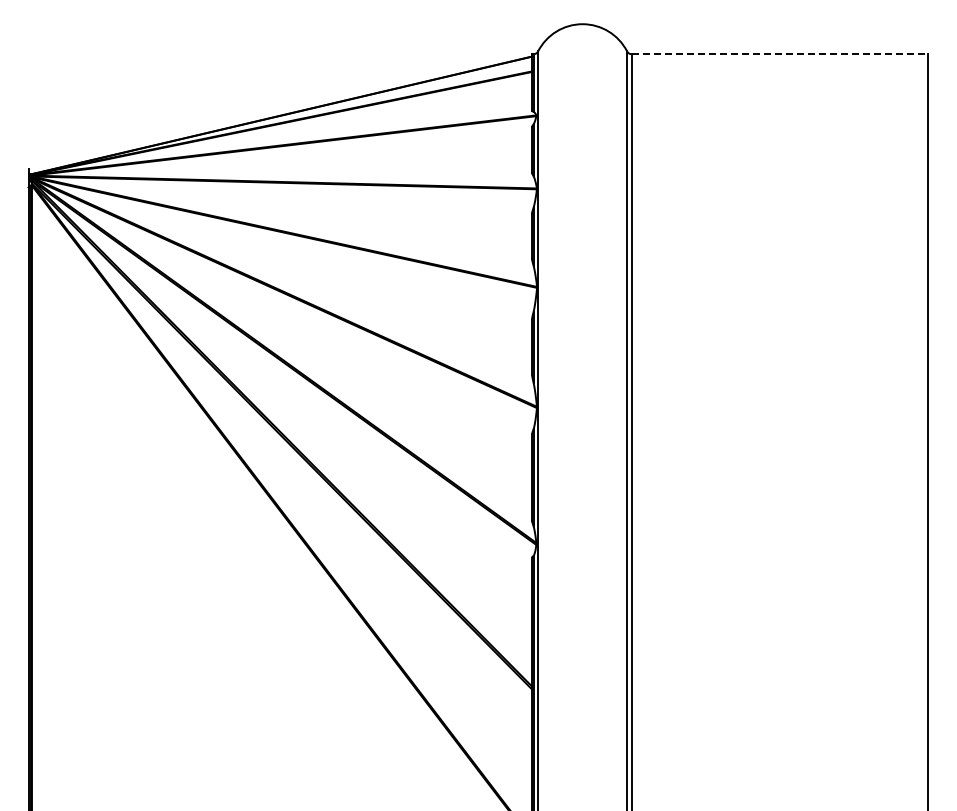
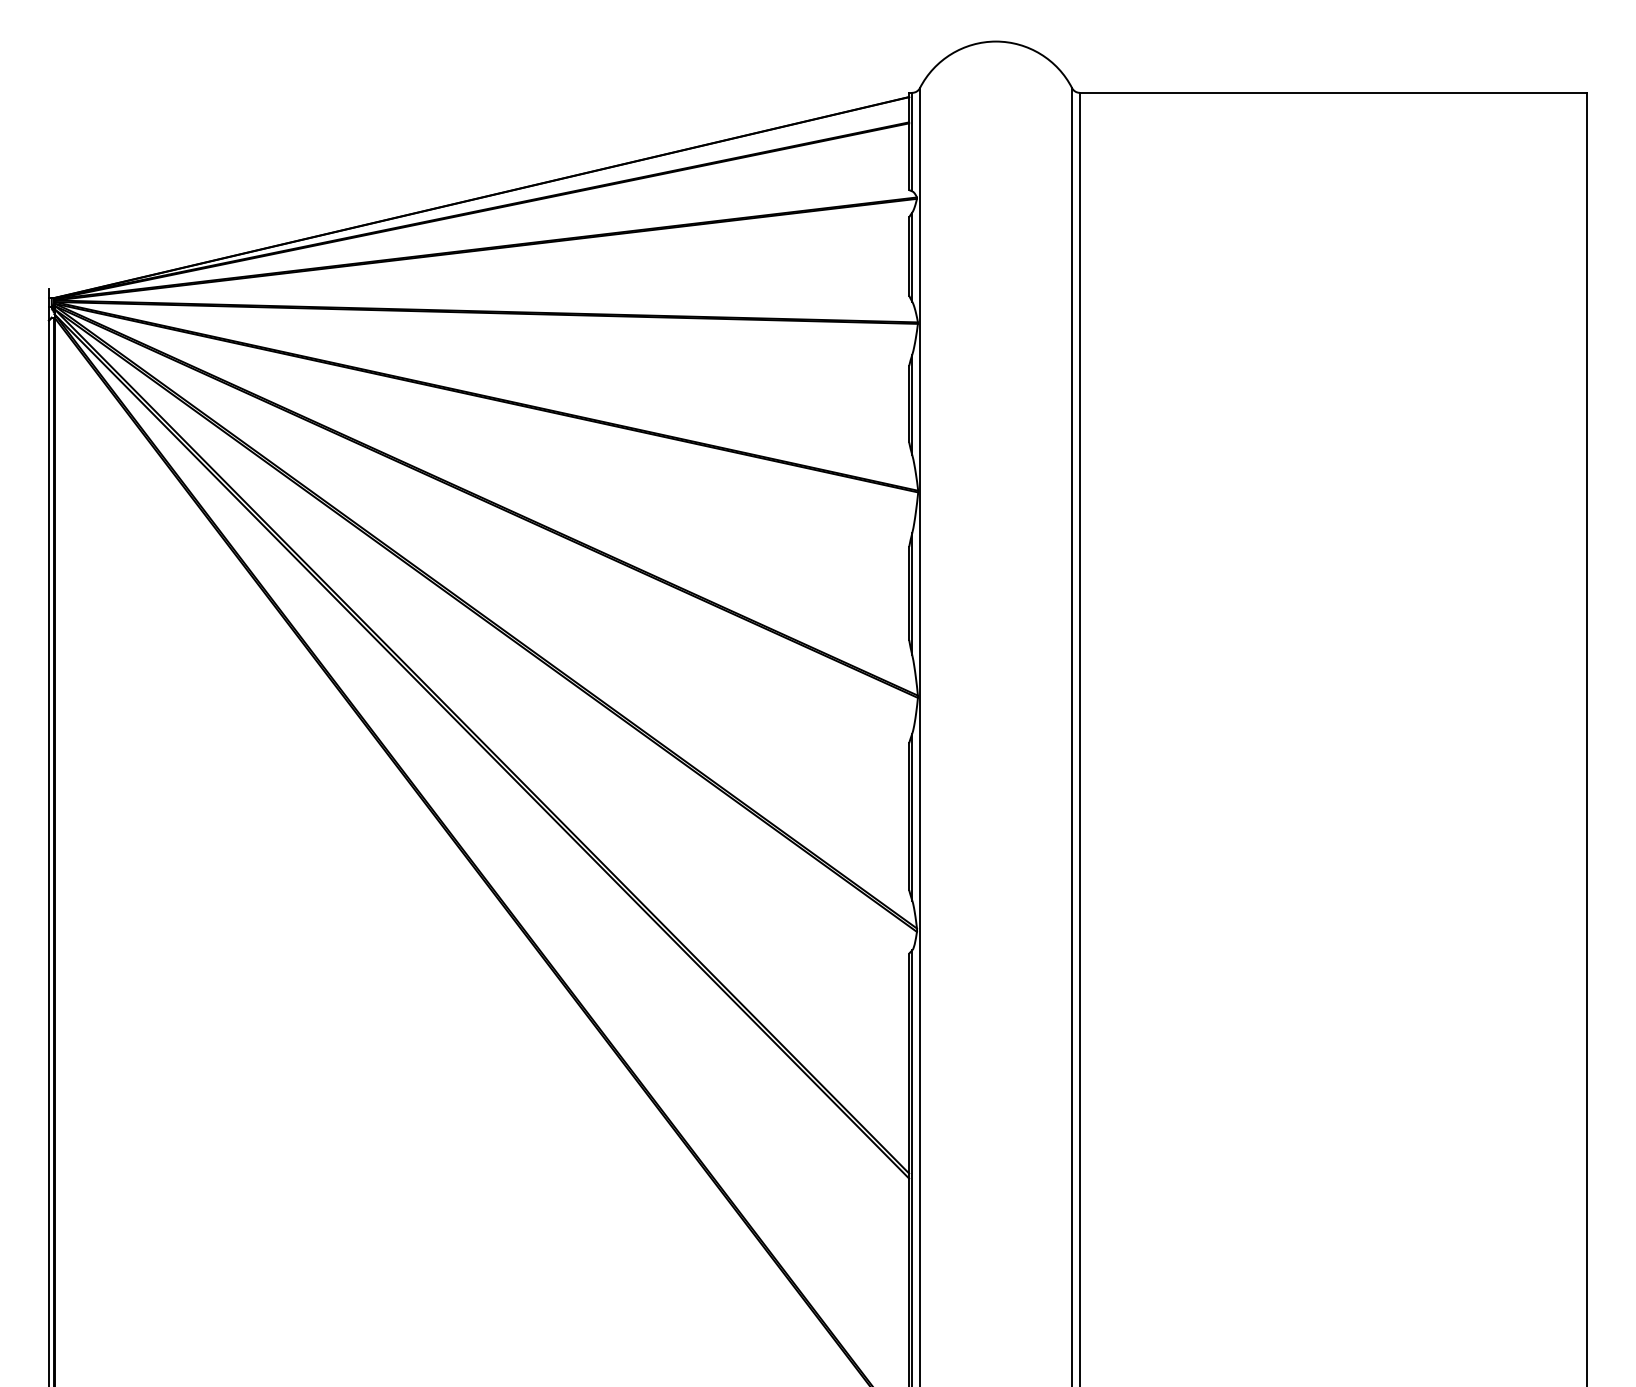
line: (780, 54) -> (1334, 93), dashed -> solid

